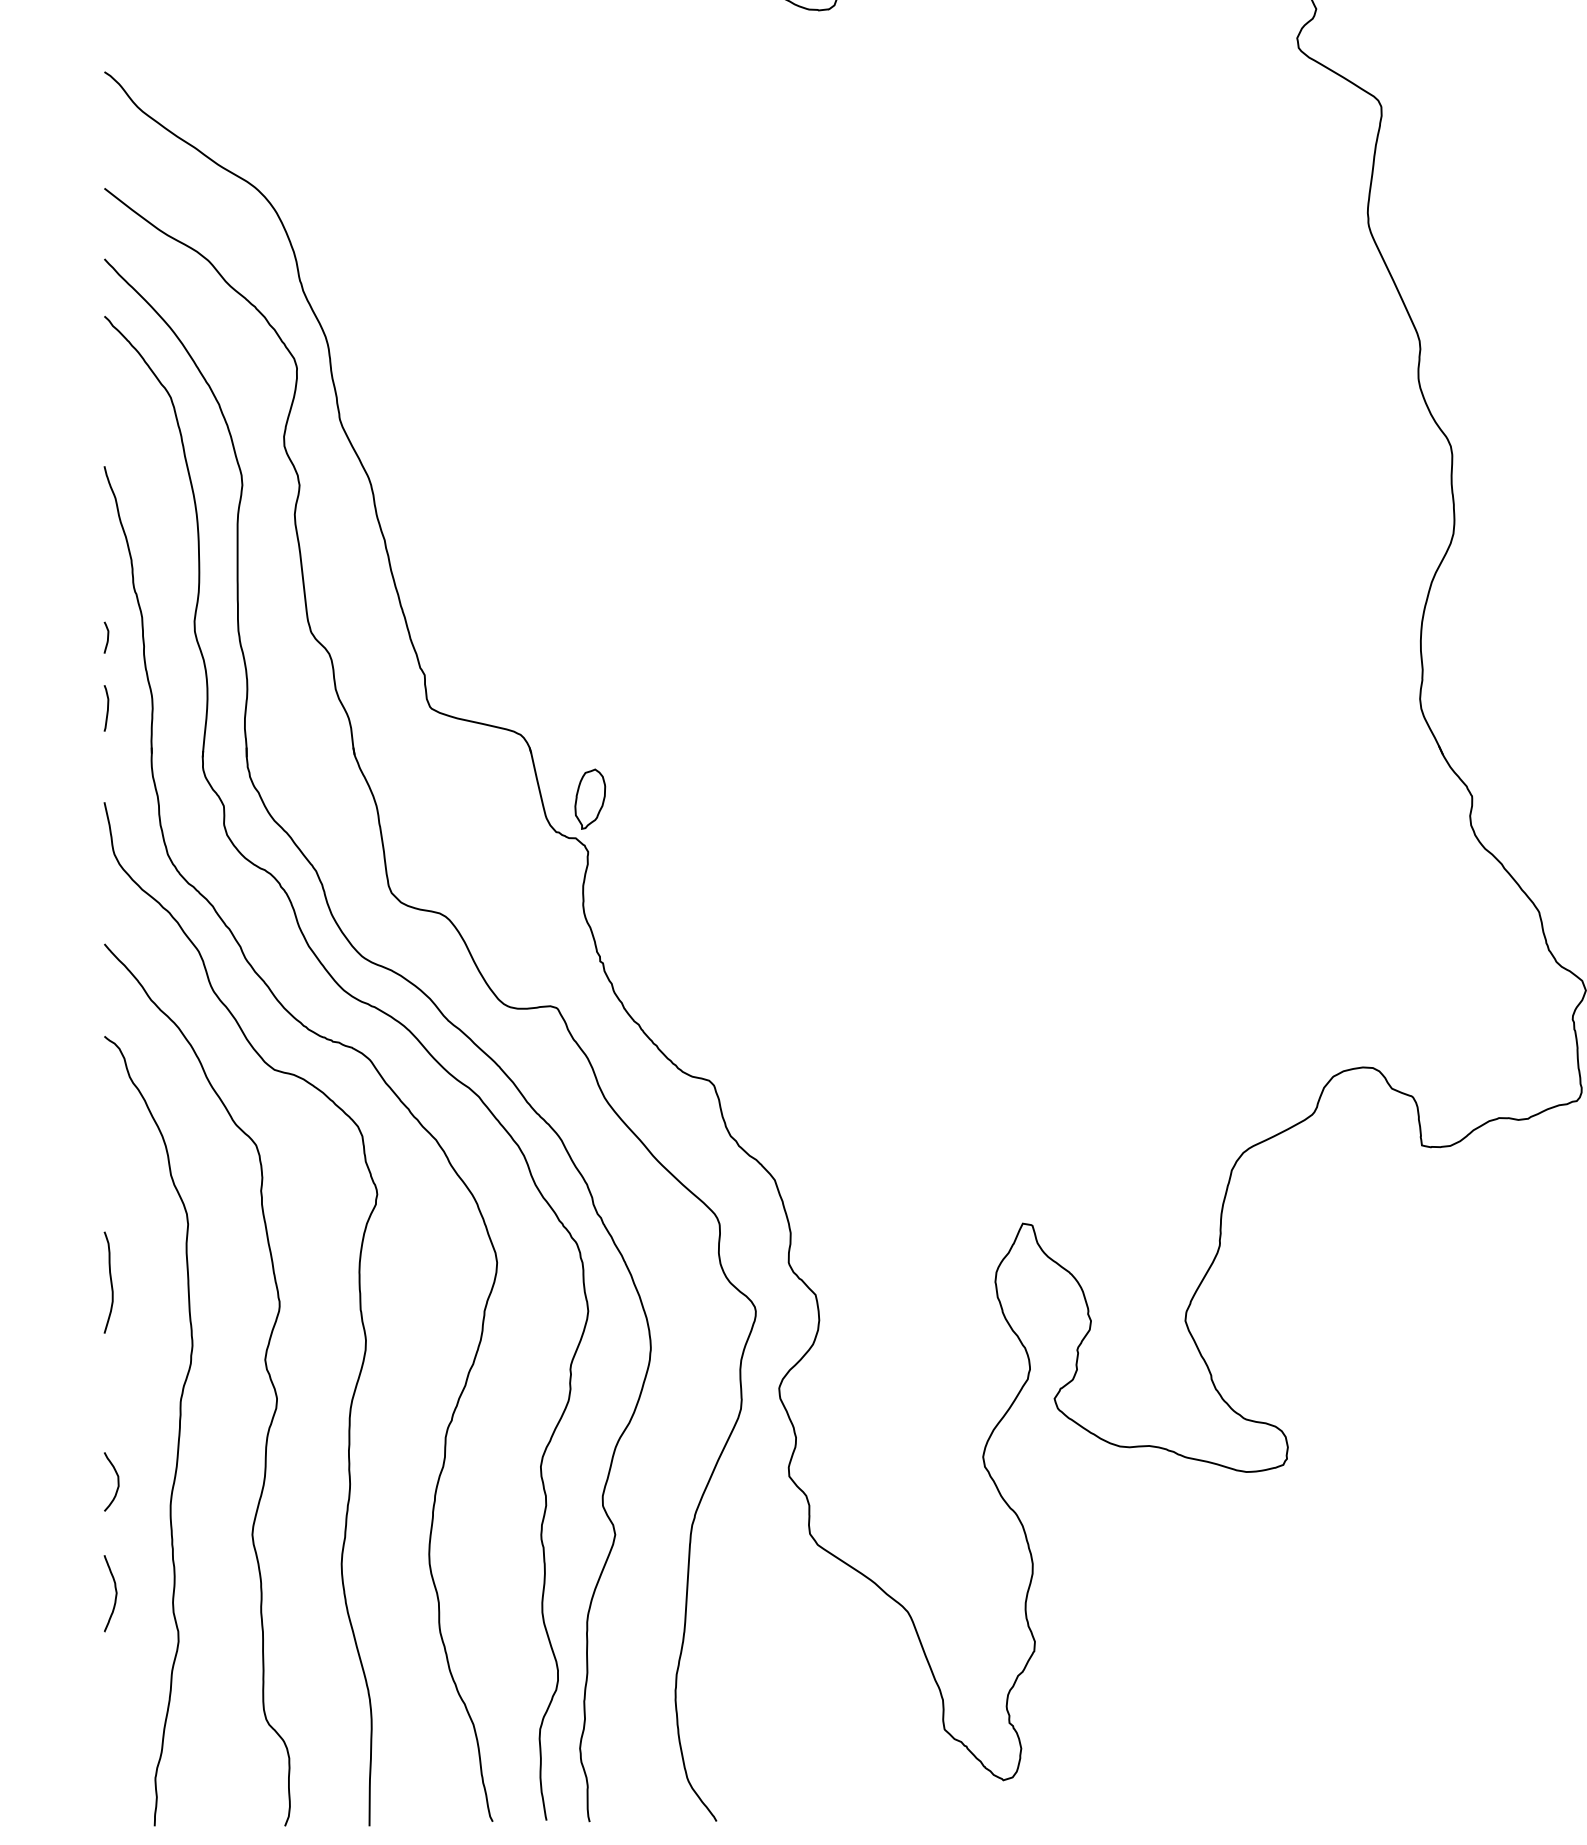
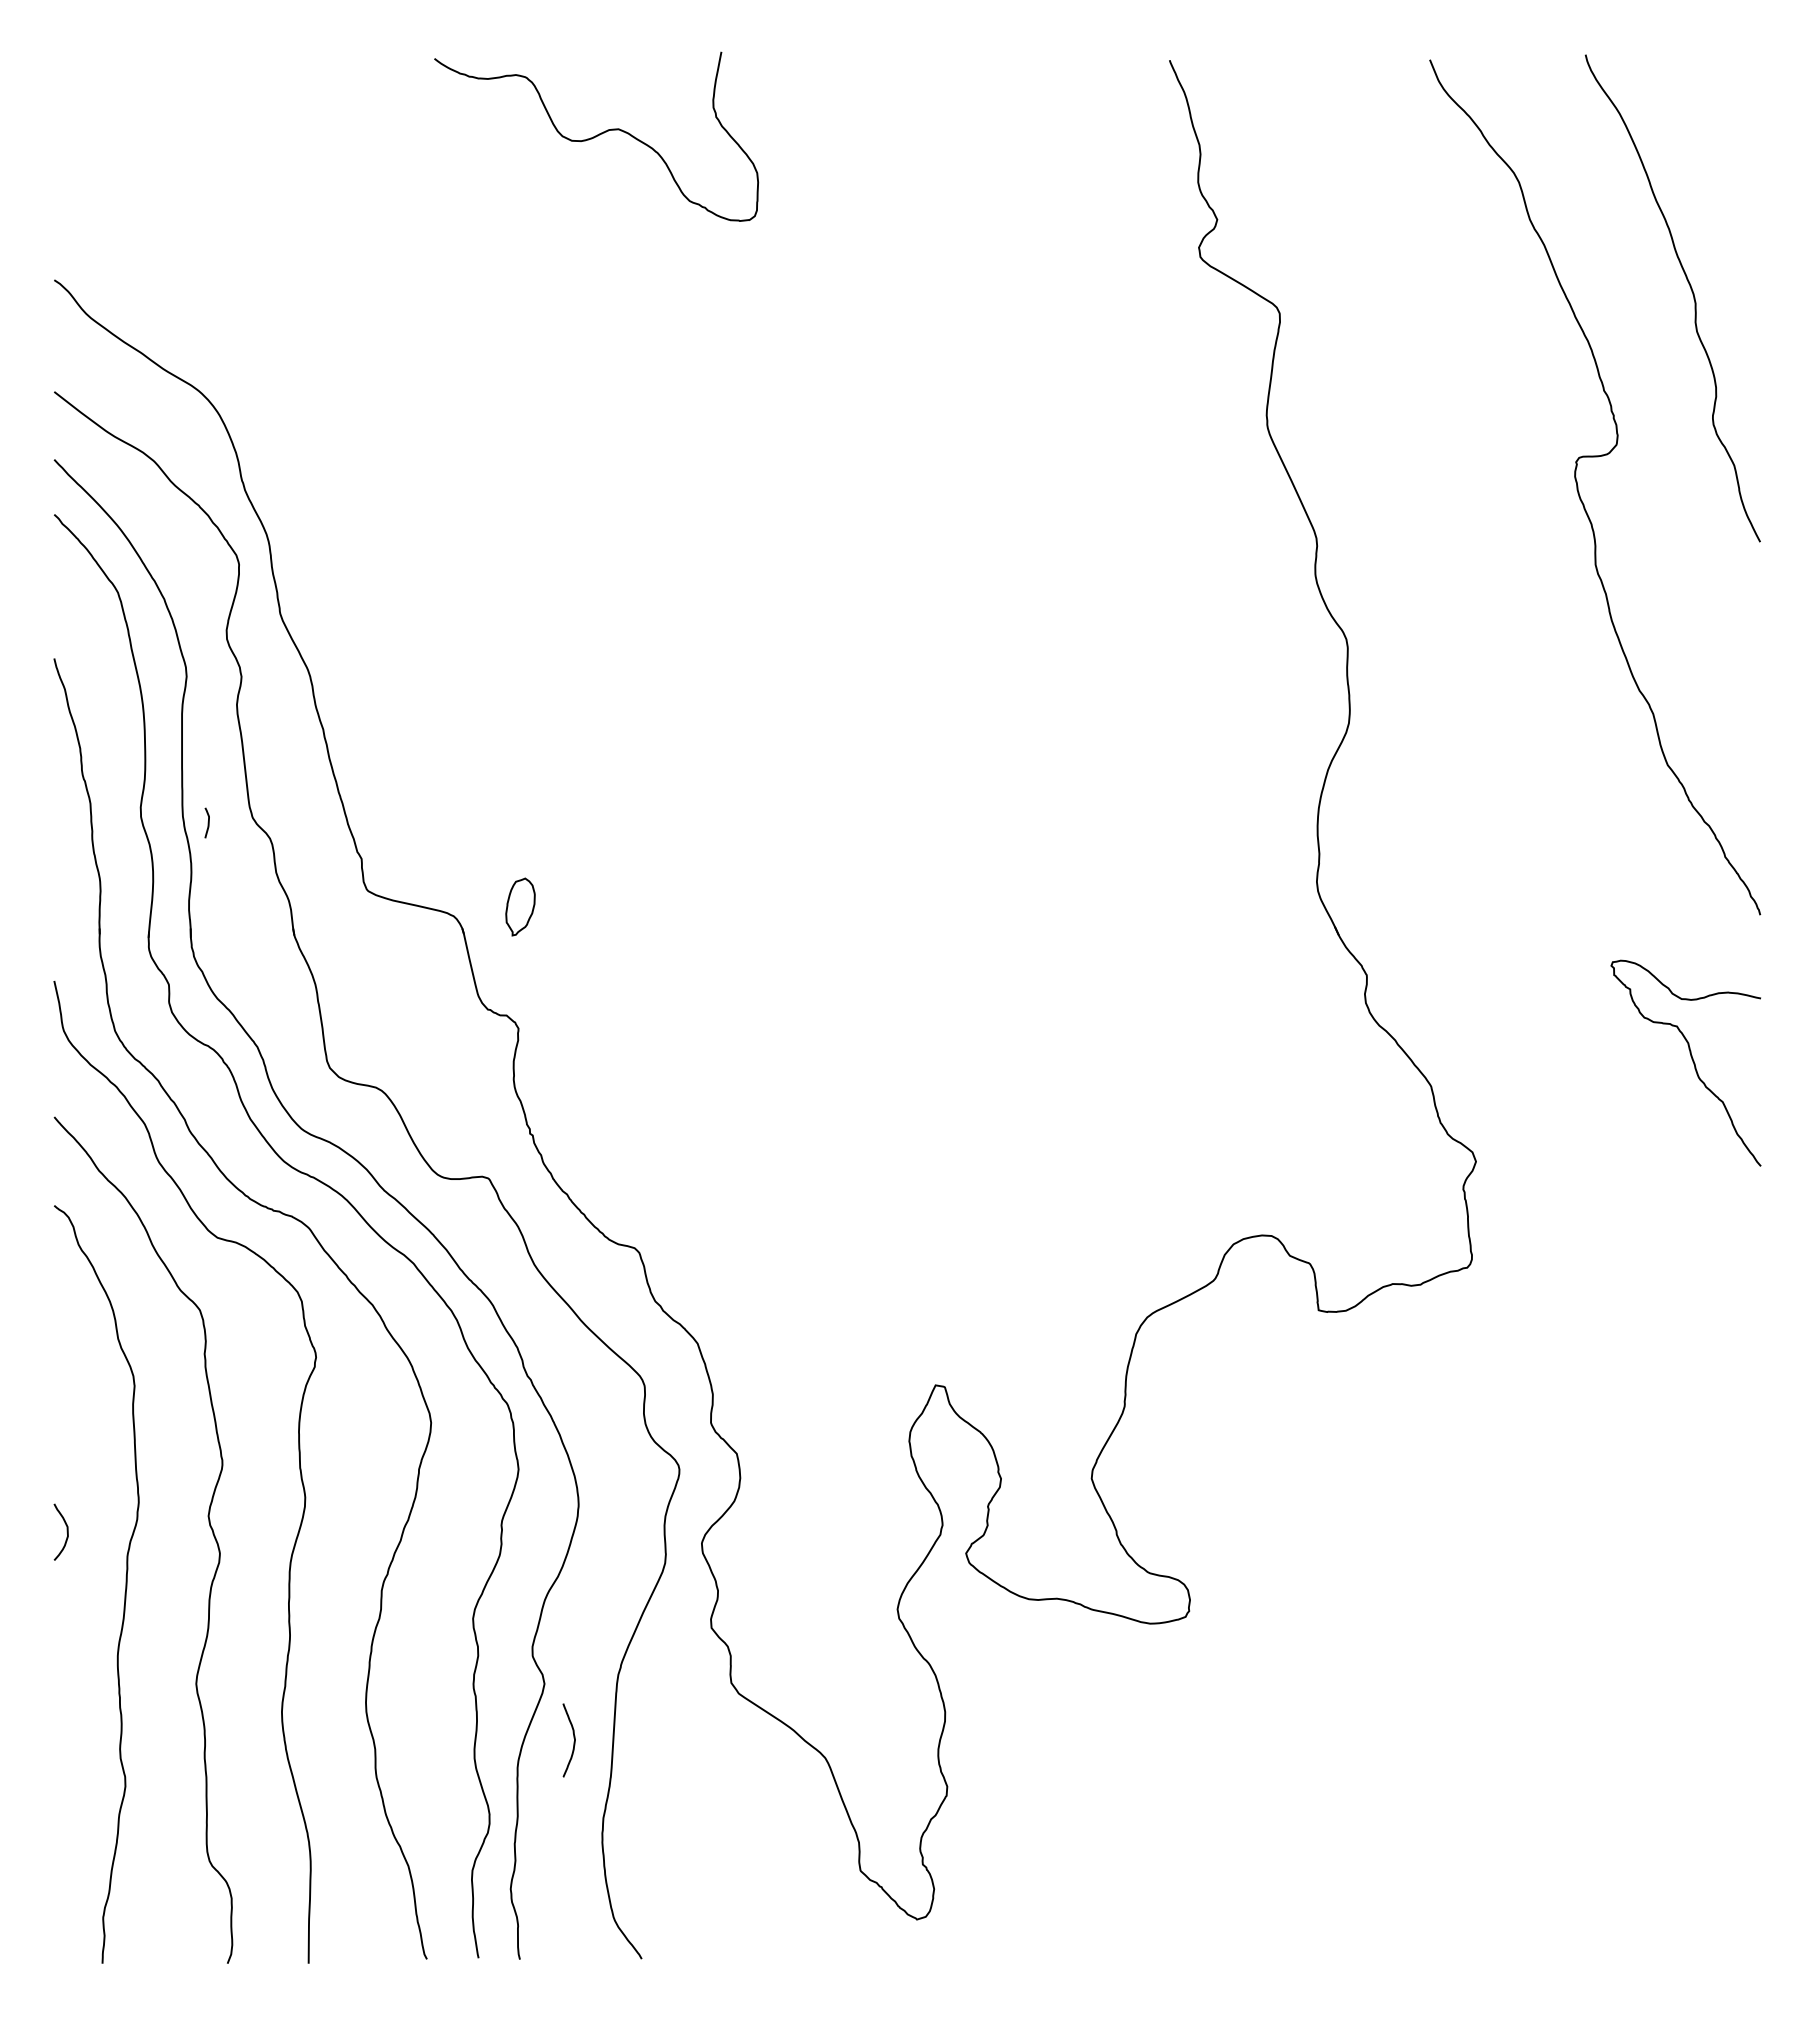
curve: (106, 637) -> (207, 822), moved
curve: (106, 708) -> (56, 890), removed
part: (590, 798) -> (520, 906), moved
curve: (109, 1281) -> (59, 1440), removed
curve: (117, 1481) -> (66, 1531), moved
curve: (115, 1594) -> (573, 1741), moved

